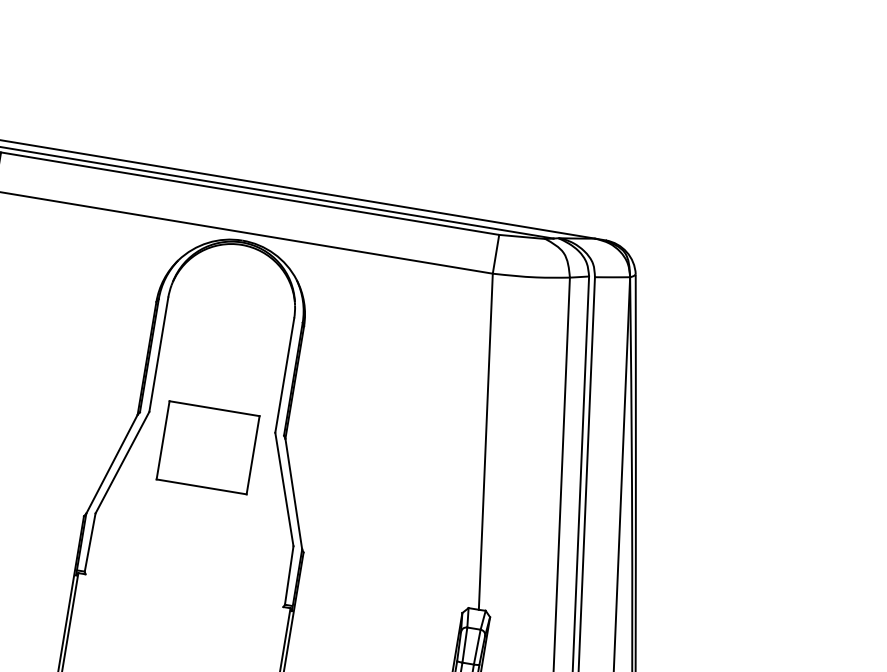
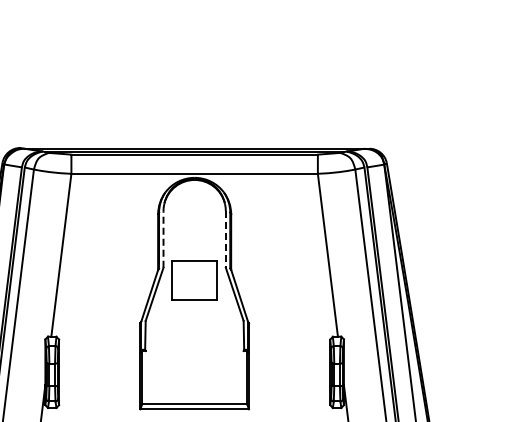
line: (159, 352) -> (163, 238), solid -> dashed
line: (284, 375) -> (225, 239), solid -> dashed

